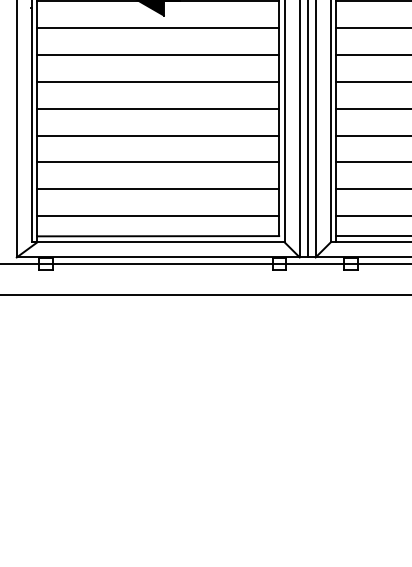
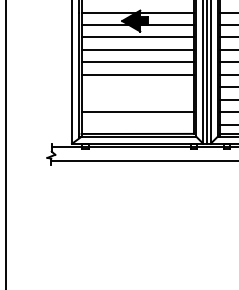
line: (157, 136) -> (137, 87), removed
line: (157, 162) -> (137, 99), removed
line: (157, 215) -> (137, 124), removed

